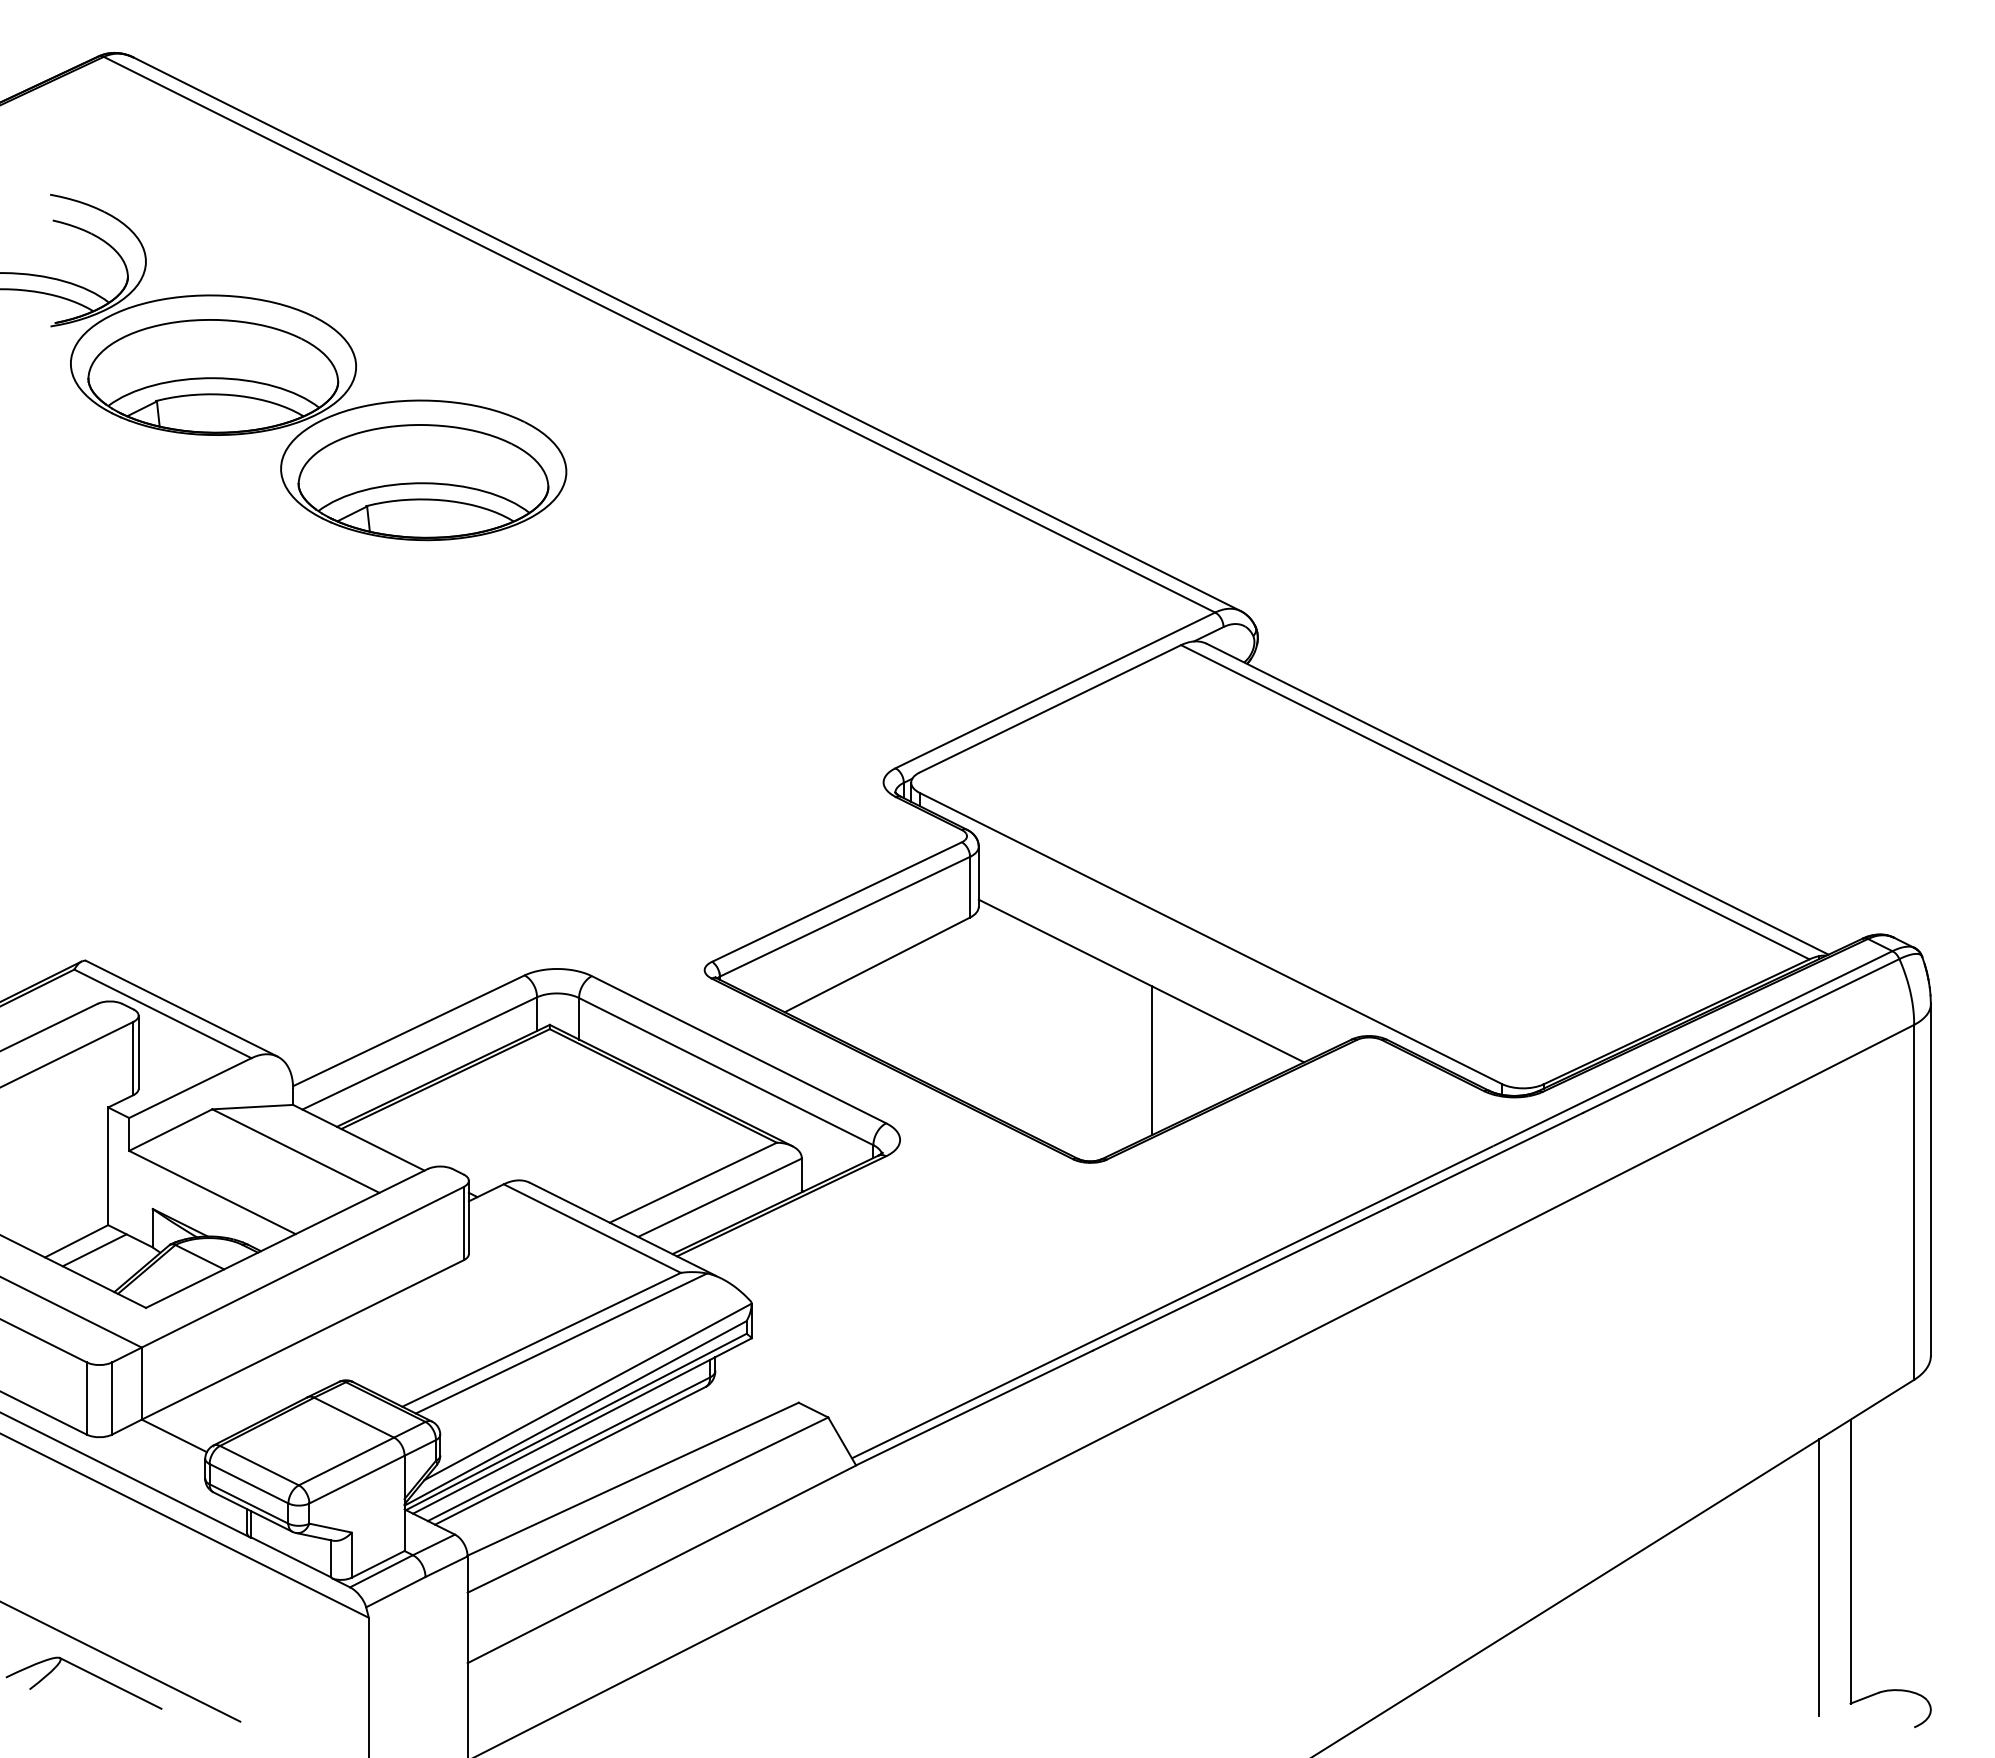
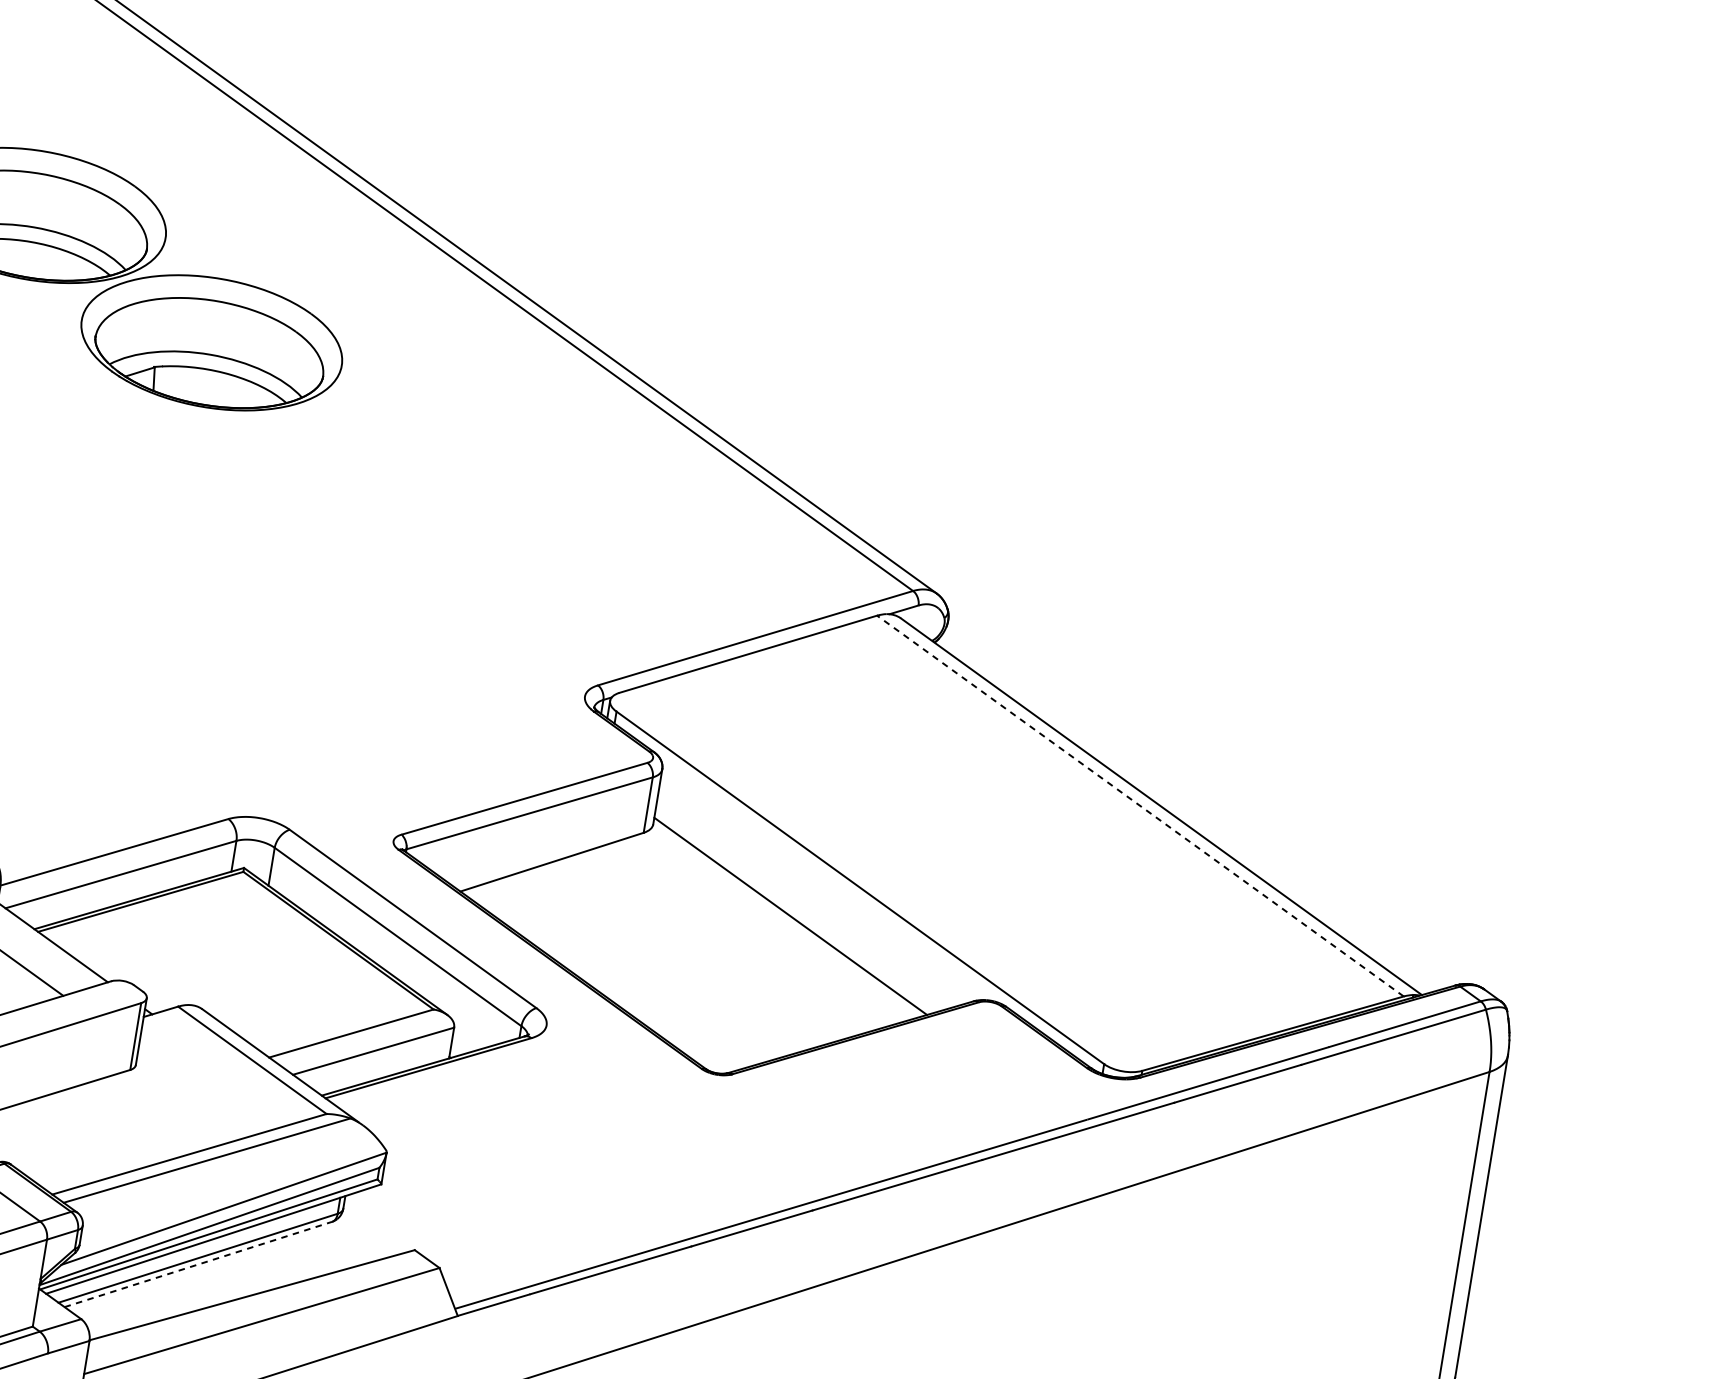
line: (1494, 802) -> (1139, 806), solid -> dashed
line: (1152, 1060) -> (788, 990), removed
line: (570, 1455) -> (198, 1264), solid -> dashed

